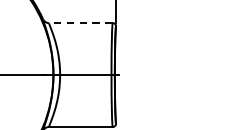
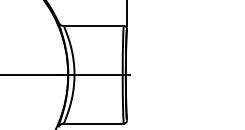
line: (81, 23) -> (94, 26), dashed -> solid

